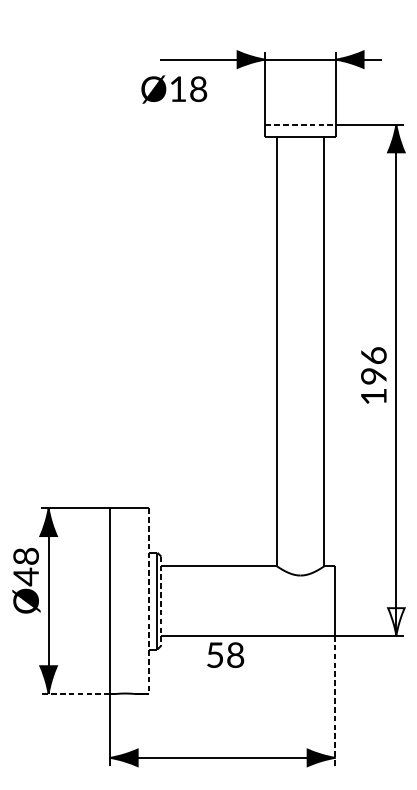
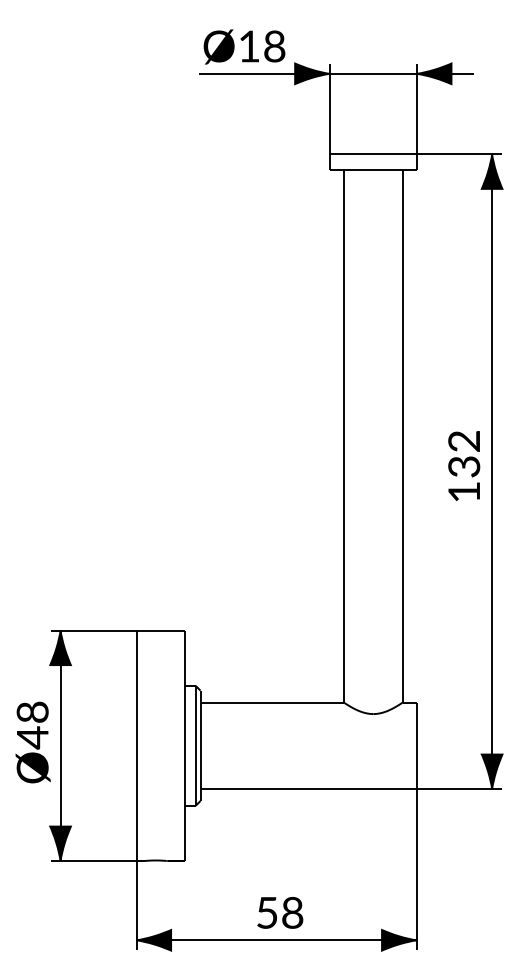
text: (174, 89) -> (244, 46), moved
line: (300, 124) -> (373, 154), dashed -> solid
text: (374, 365) -> (464, 453), 196 -> 132
text: (25, 580) -> (32, 742), moved
line: (148, 601) -> (184, 746), dashed -> solid
line: (161, 601) -> (200, 746), dashed -> solid
fill: (395, 621) -> (491, 771), added
text: (225, 654) -> (280, 912), moved
line: (75, 694) -> (93, 861), dashed -> solid
line: (335, 700) -> (416, 869), dashed -> solid

